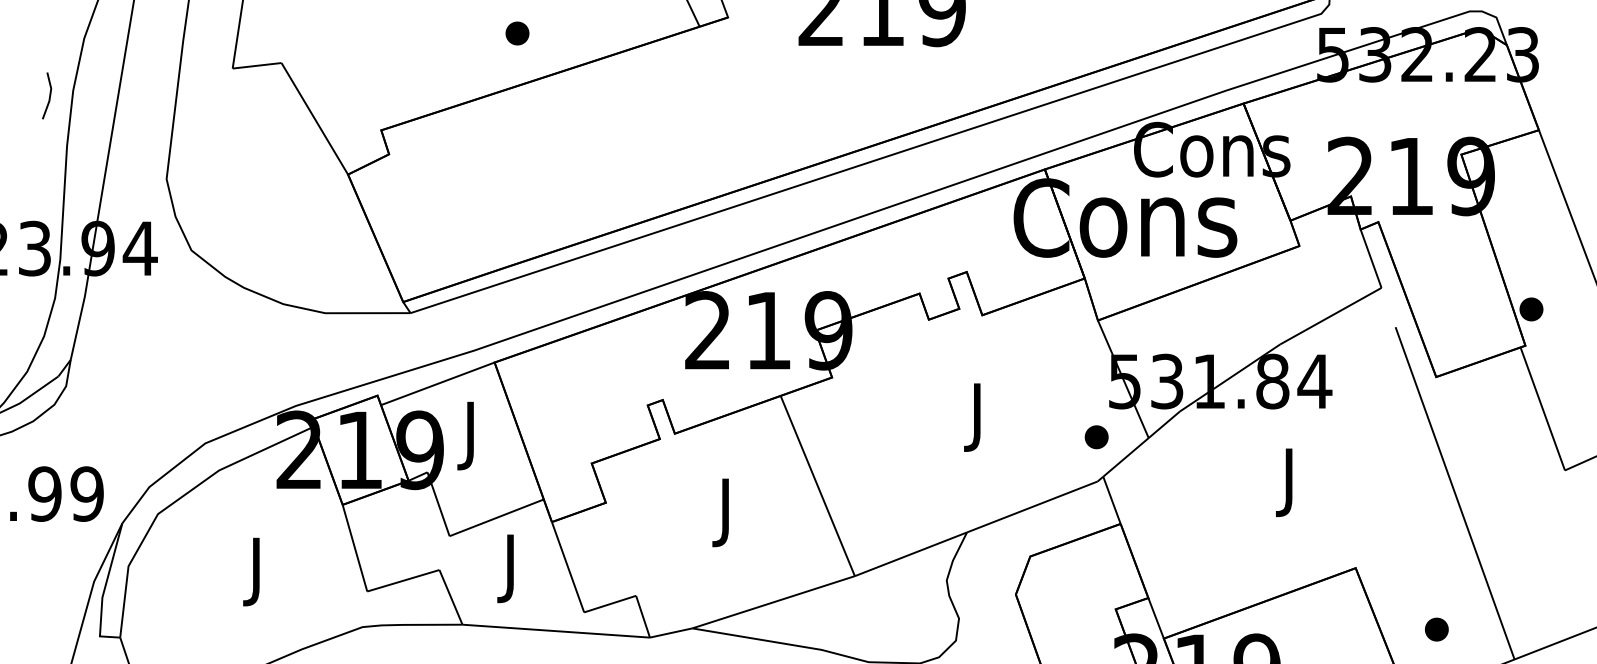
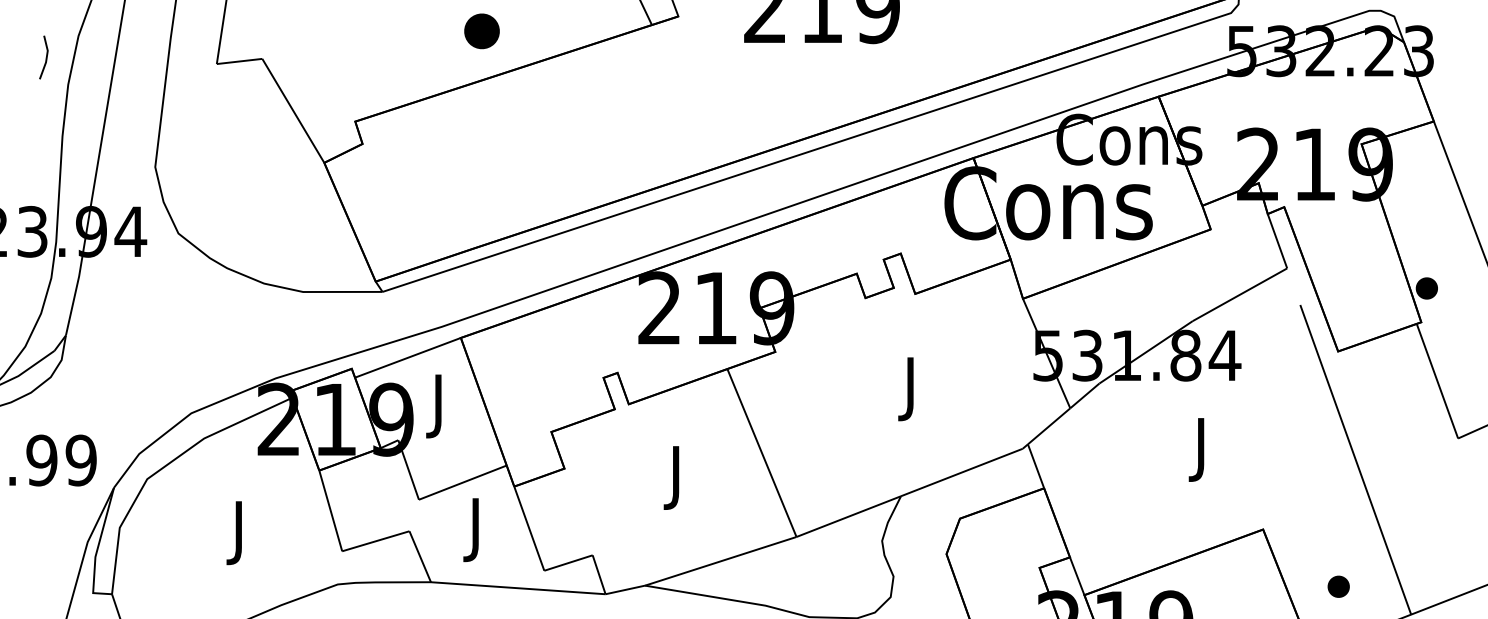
part: (517, 33) -> (482, 31), size x1.6
line: (48, 95) -> (45, 57), moved
part: (1096, 437) -> (1021, 407), removed

